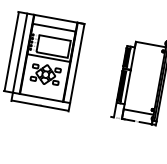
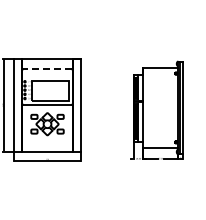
line: (54, 27) -> (47, 69), solid -> dashed

